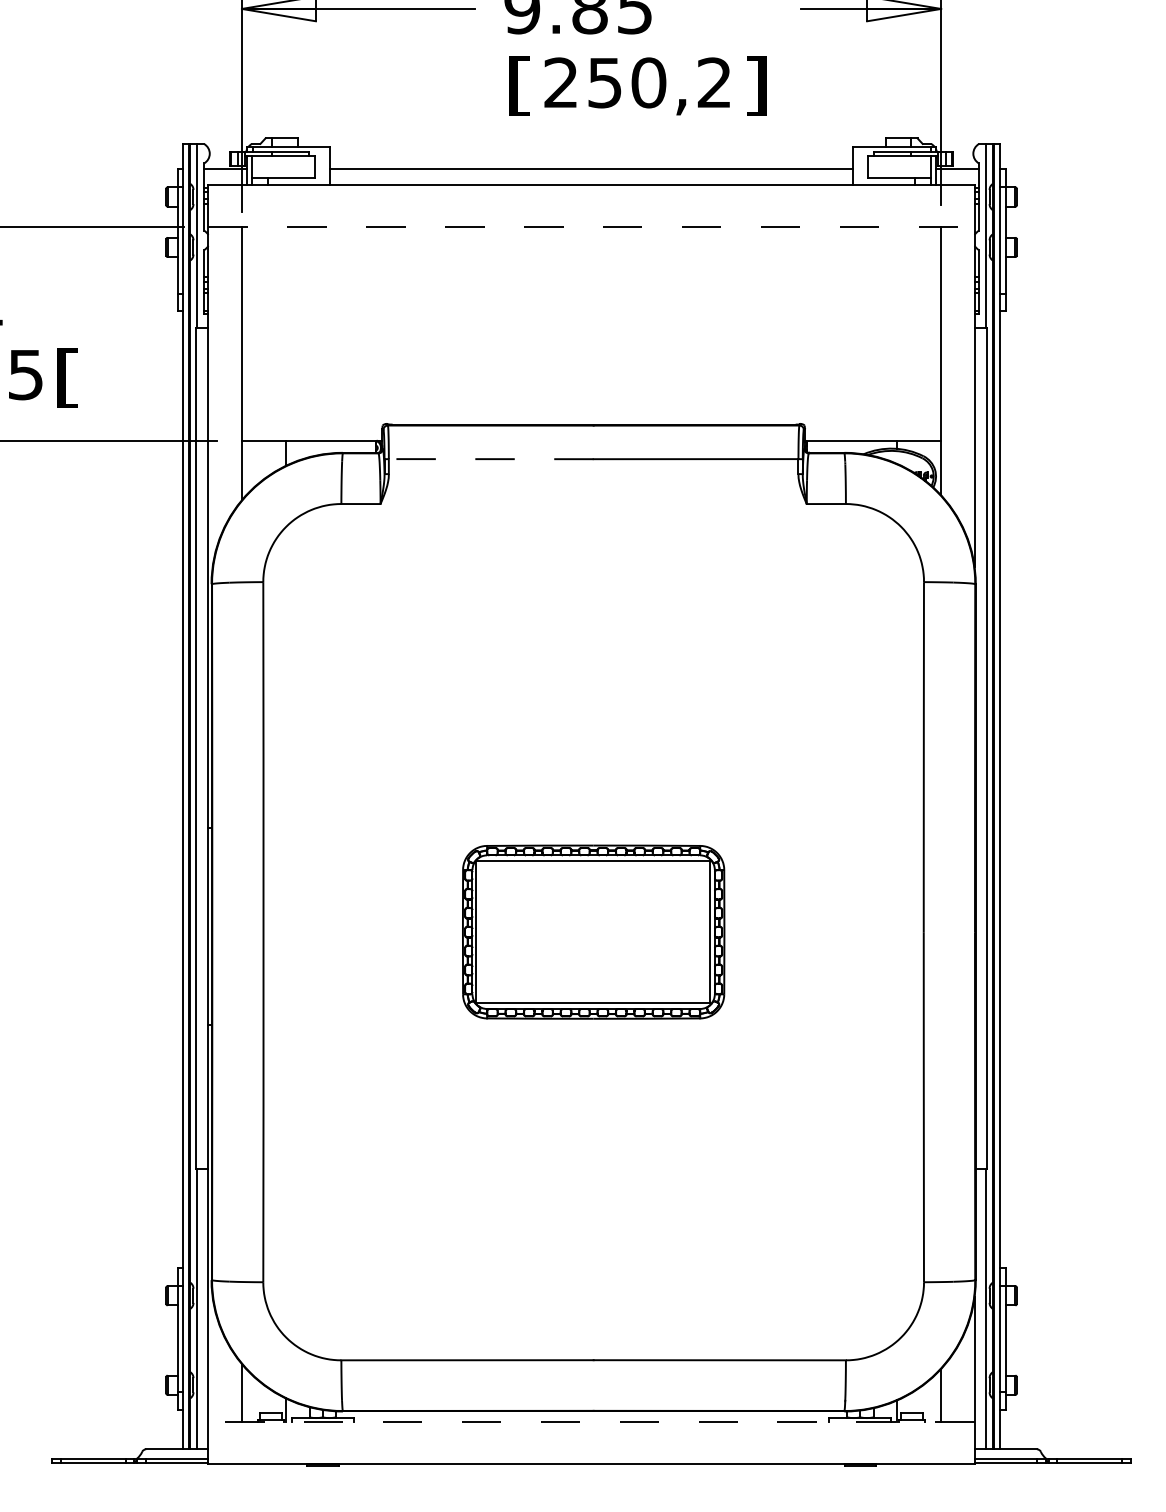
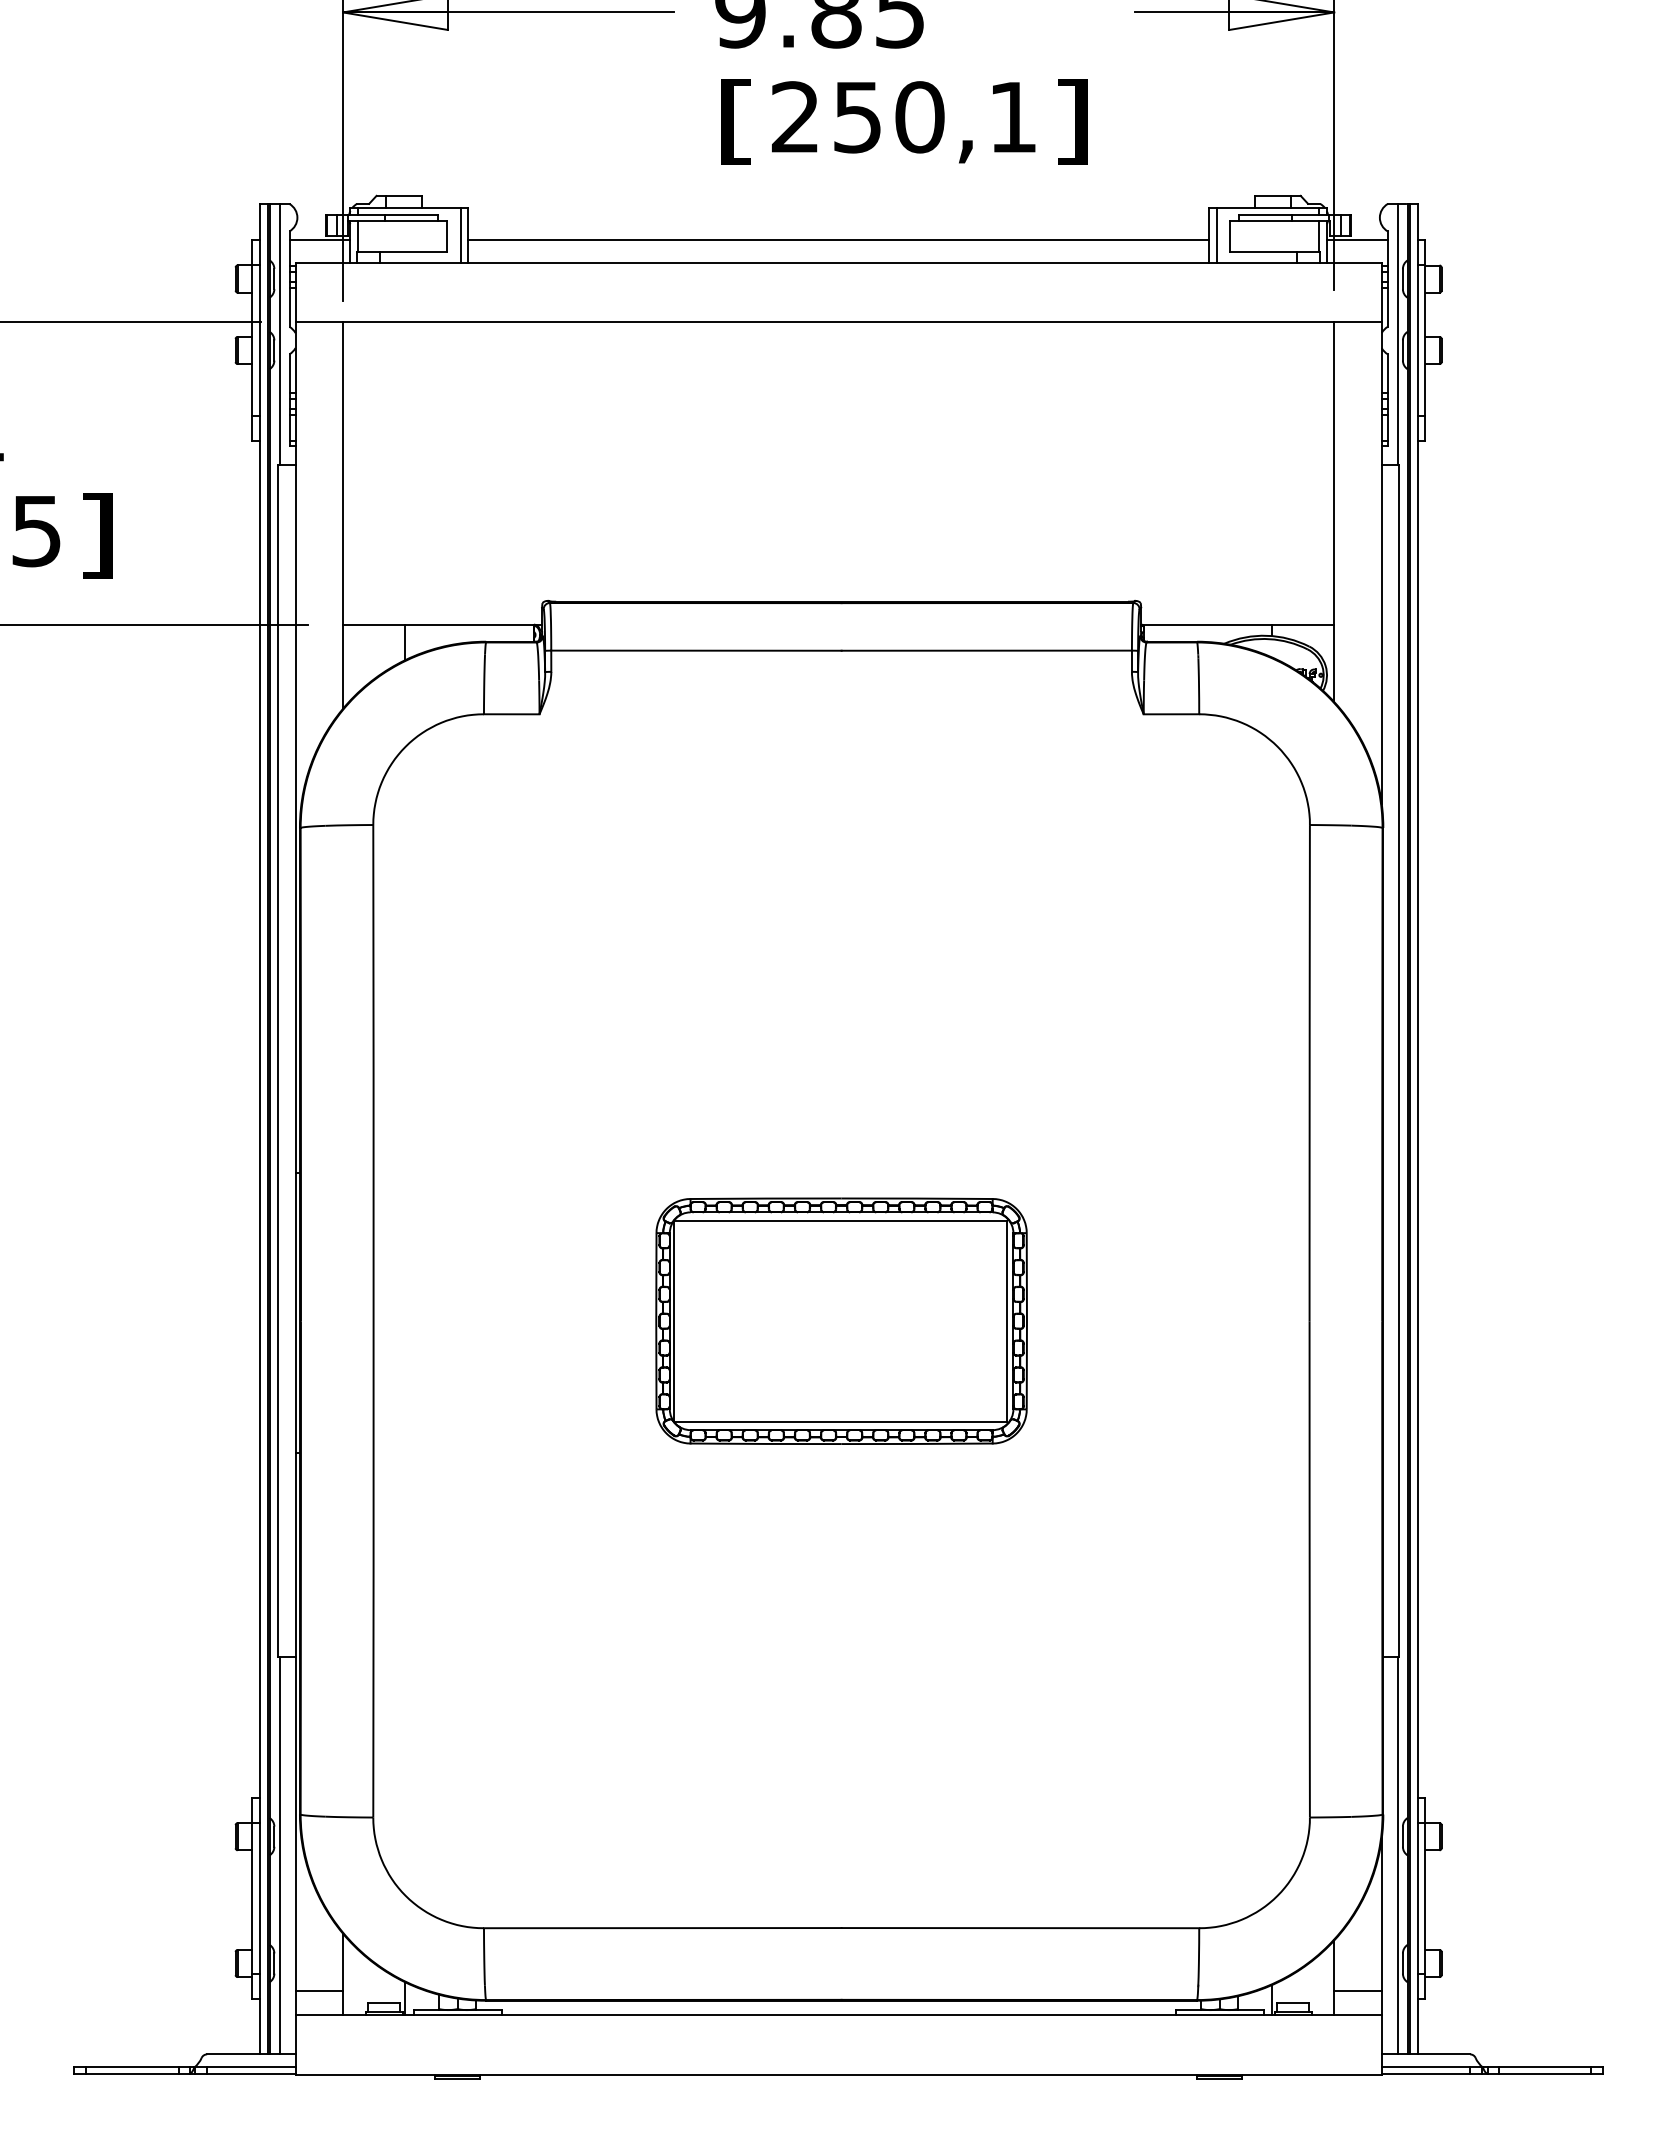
text: (714, 82) -> (1012, 116), 250,2 -> 250,1
line: (324, 165) -> (460, 234), added
line: (858, 165) -> (1216, 234), added
line: (592, 226) -> (839, 321), dashed -> solid
text: (68, 377) -> (96, 535), [ -> ]
line: (490, 459) -> (695, 650), dashed -> solid
line: (225, 1404) -> (319, 1991), added
line: (957, 1404) -> (1357, 1991), added
line: (591, 1421) -> (838, 2015), dashed -> solid

